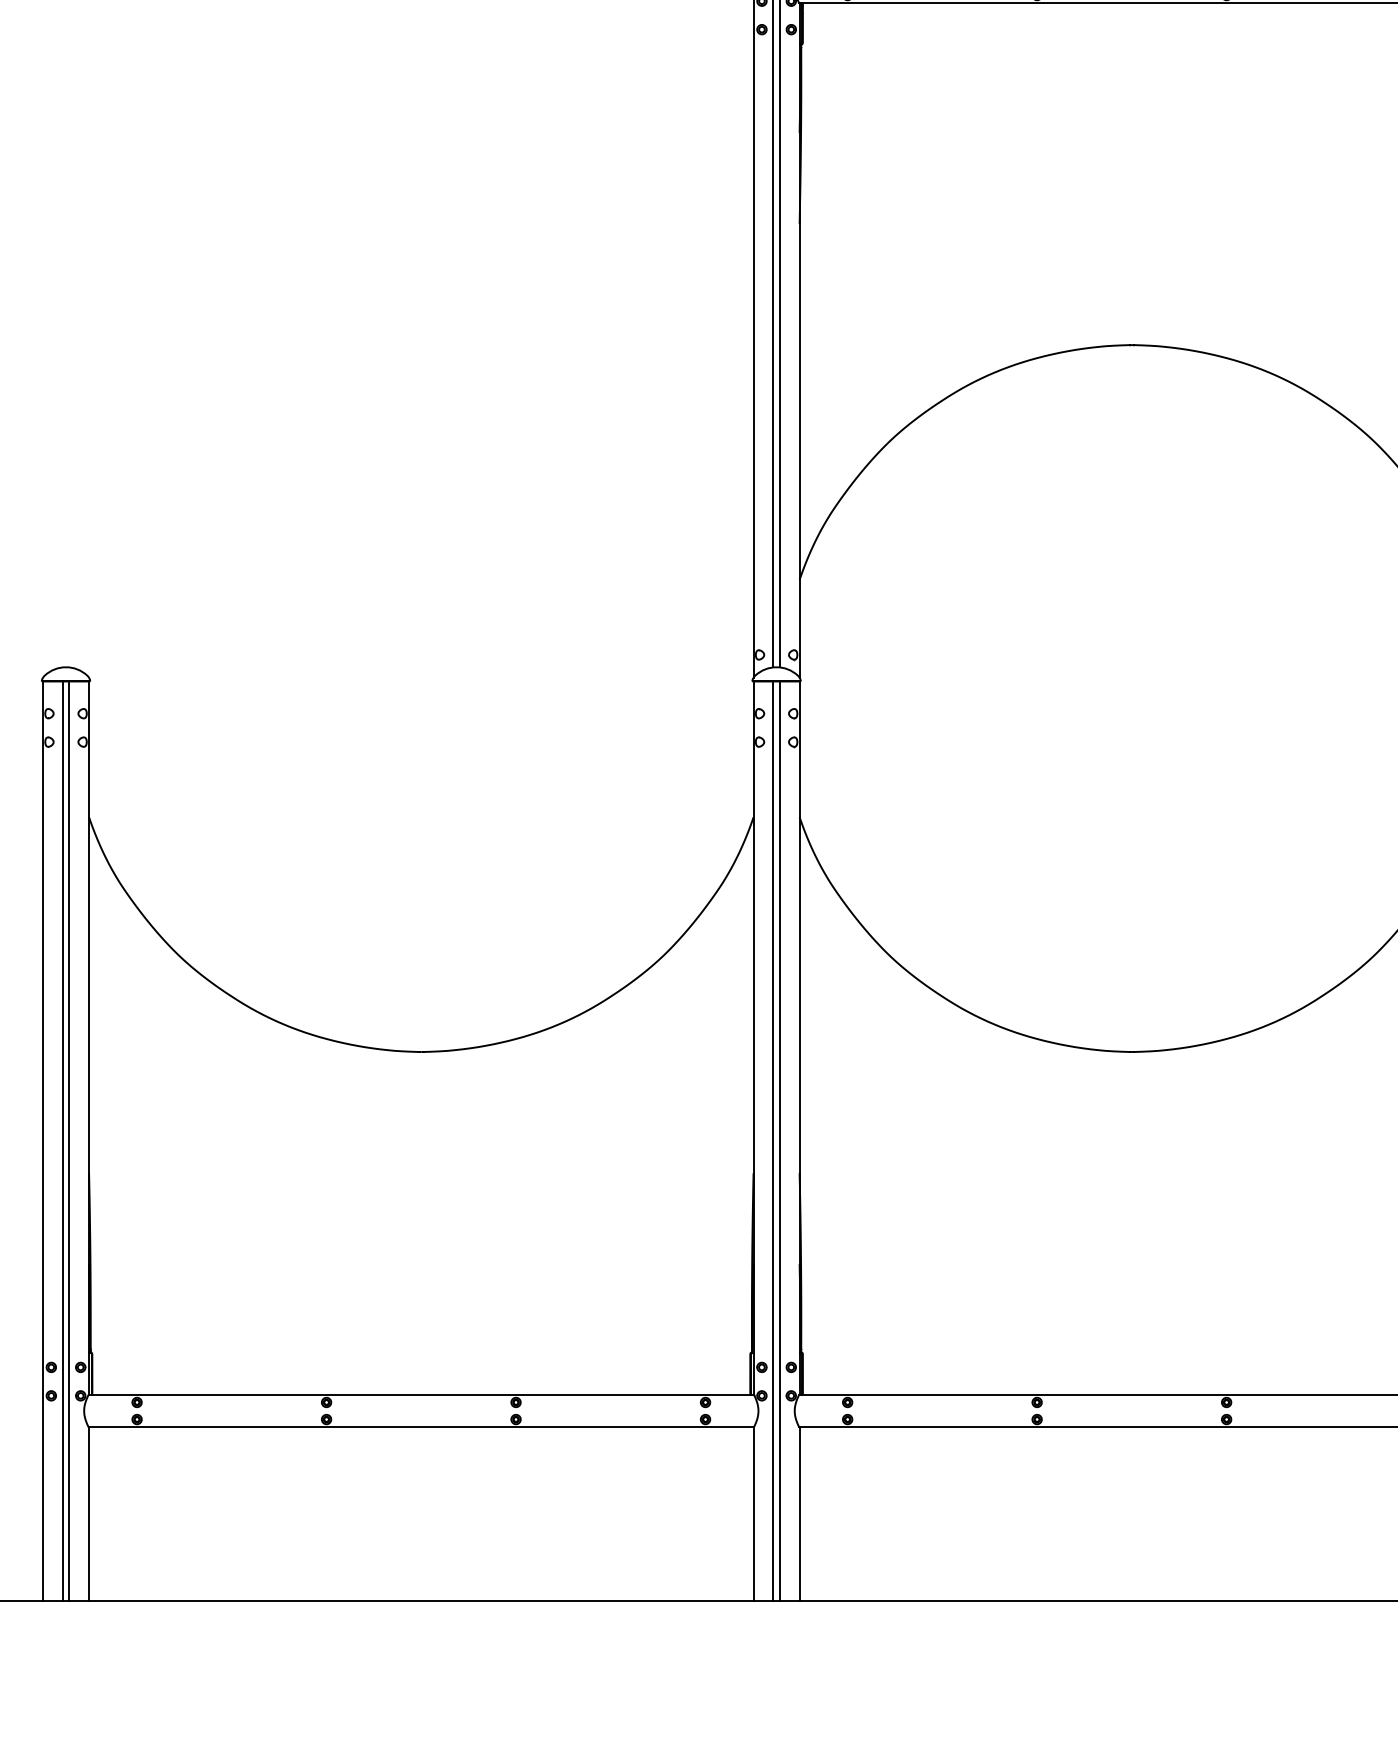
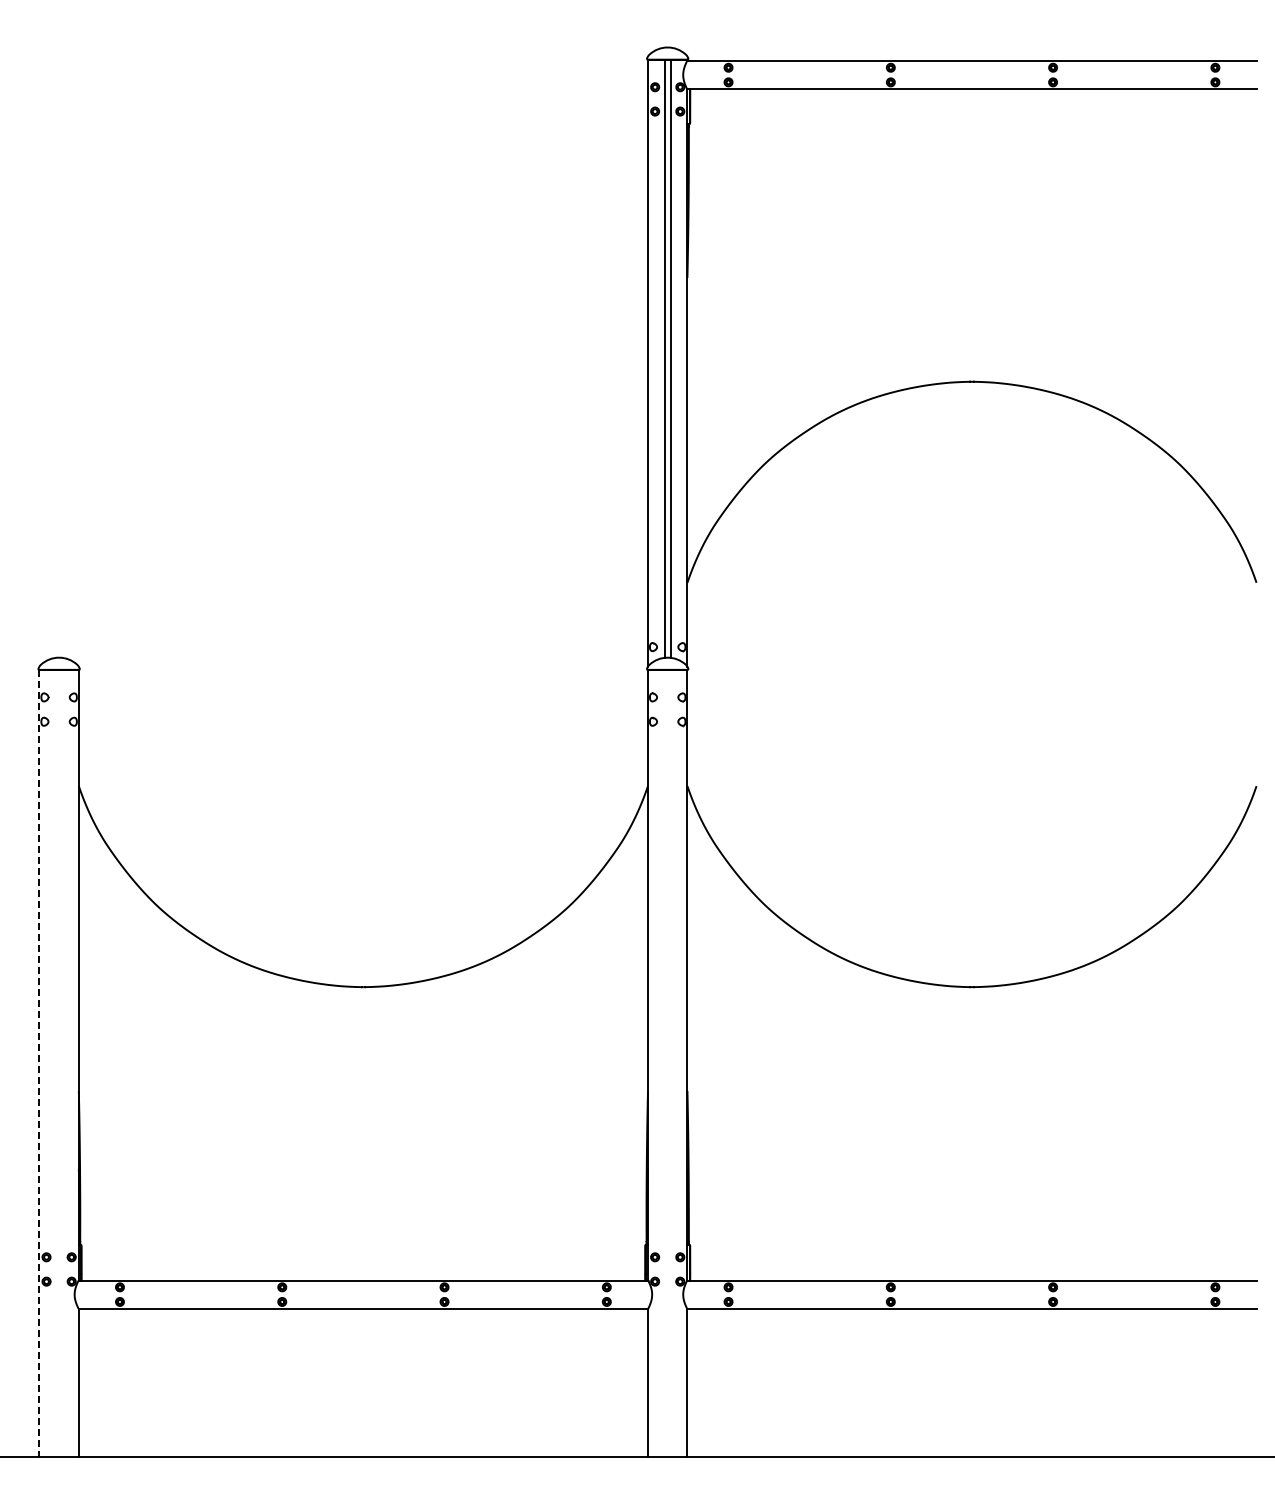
line: (62, 1139) -> (56, 1062), removed
line: (68, 1139) -> (61, 1062), removed
line: (772, 1139) -> (664, 1062), removed
line: (779, 1139) -> (670, 1062), removed
line: (43, 1141) -> (39, 1063), solid -> dashed

